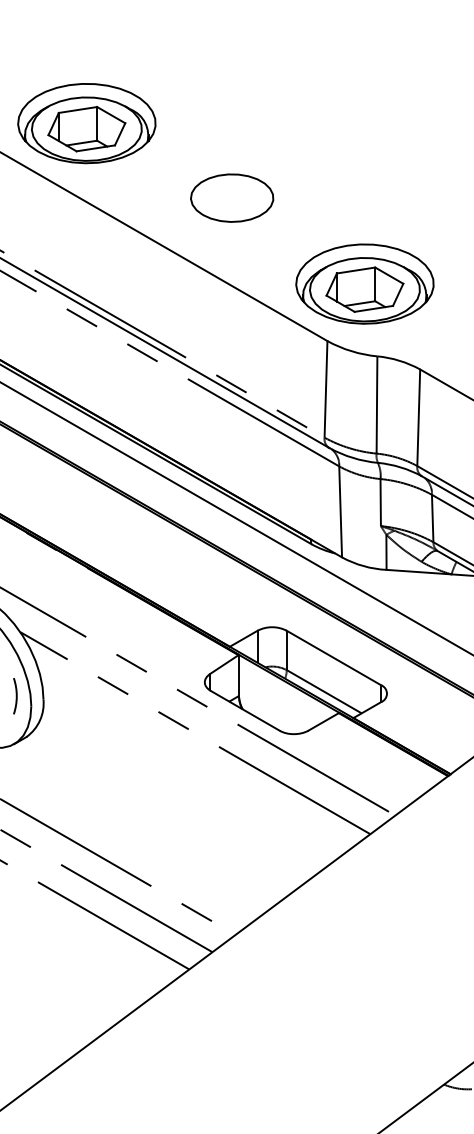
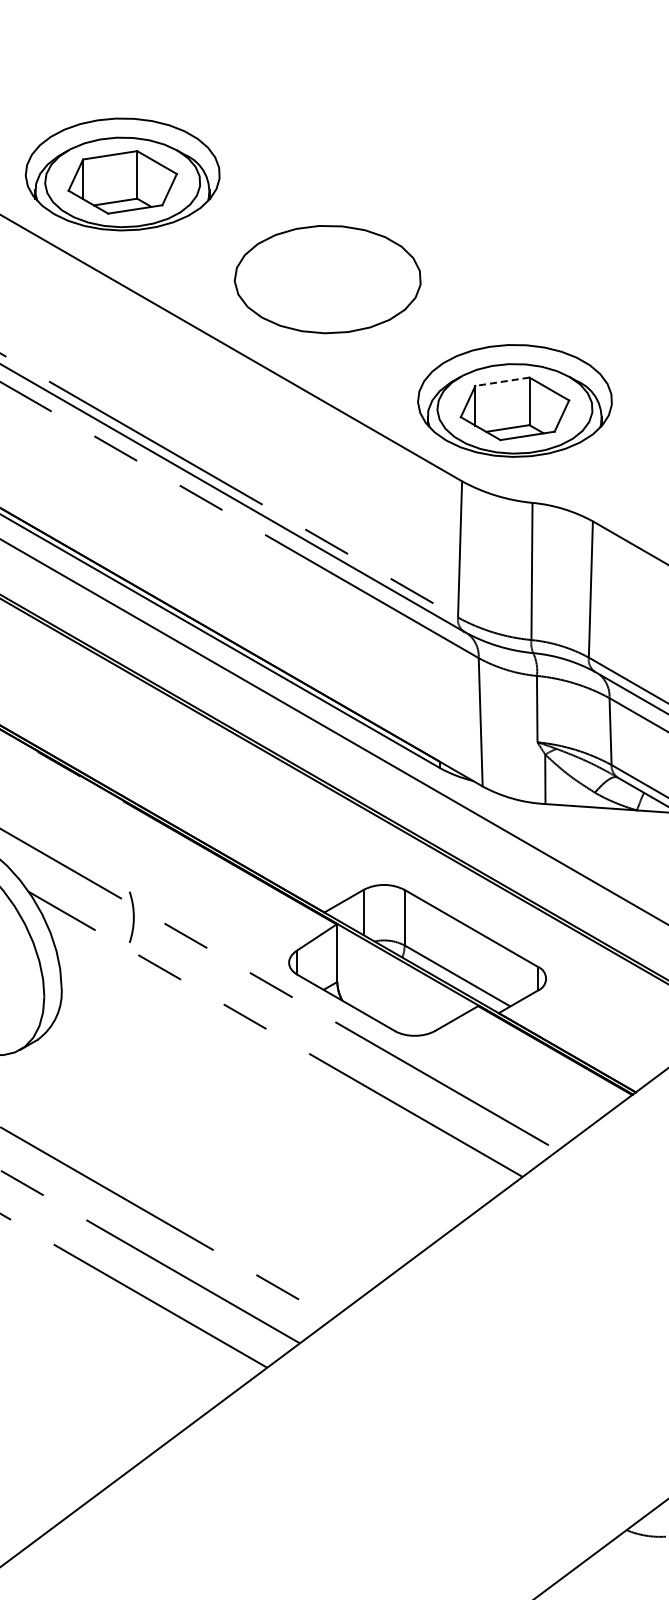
part: (232, 198) -> (327, 279), size x1.6
line: (355, 270) -> (501, 381), solid -> dashed
arc: (16, 695) -> (133, 916), moved

